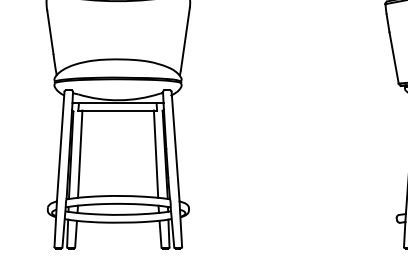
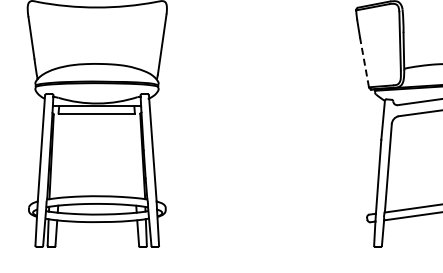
line: (394, 56) -> (364, 61), solid -> dashed
line: (80, 153) -> (60, 155), removed
line: (155, 153) -> (133, 155), removed

